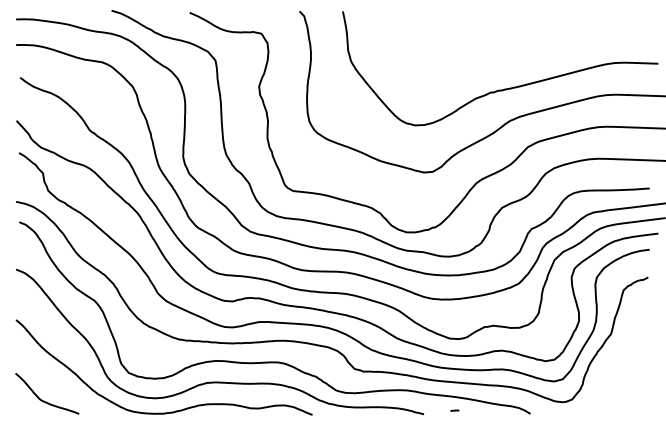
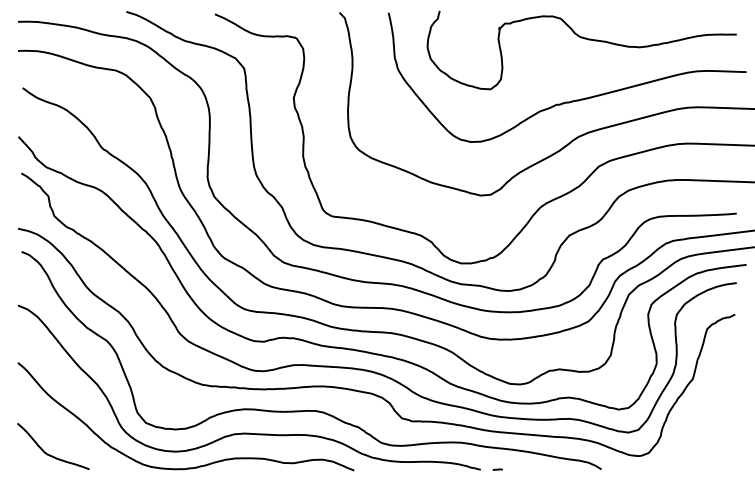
curve: (515, 34) -> (584, 39), added
line: (454, 410) -> (497, 469), moved

